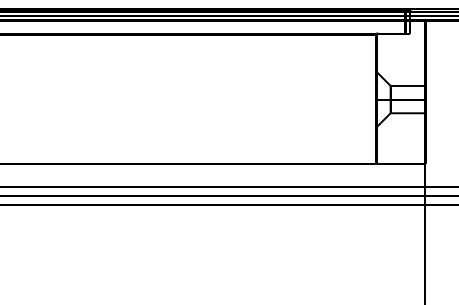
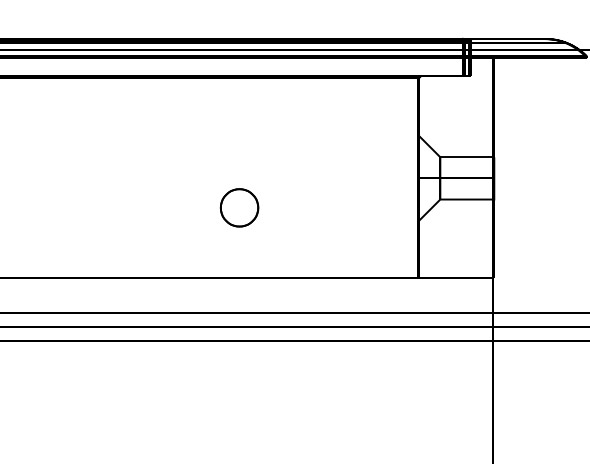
part: (260, 118) -> (239, 207), added

